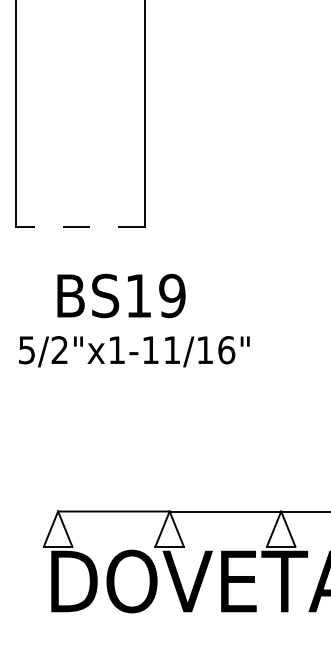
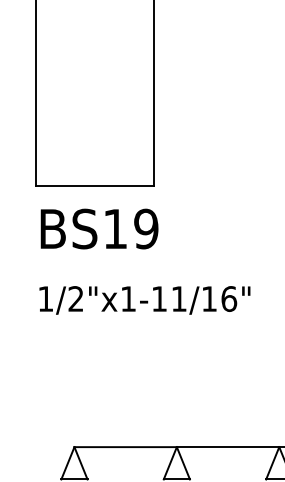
line: (80, 226) -> (95, 185), dashed -> solid
text: (121, 295) -> (99, 228), moved
text: (26, 350) -> (45, 299), 5/2"x1-11/16" -> 1/2"x1-11/16"

